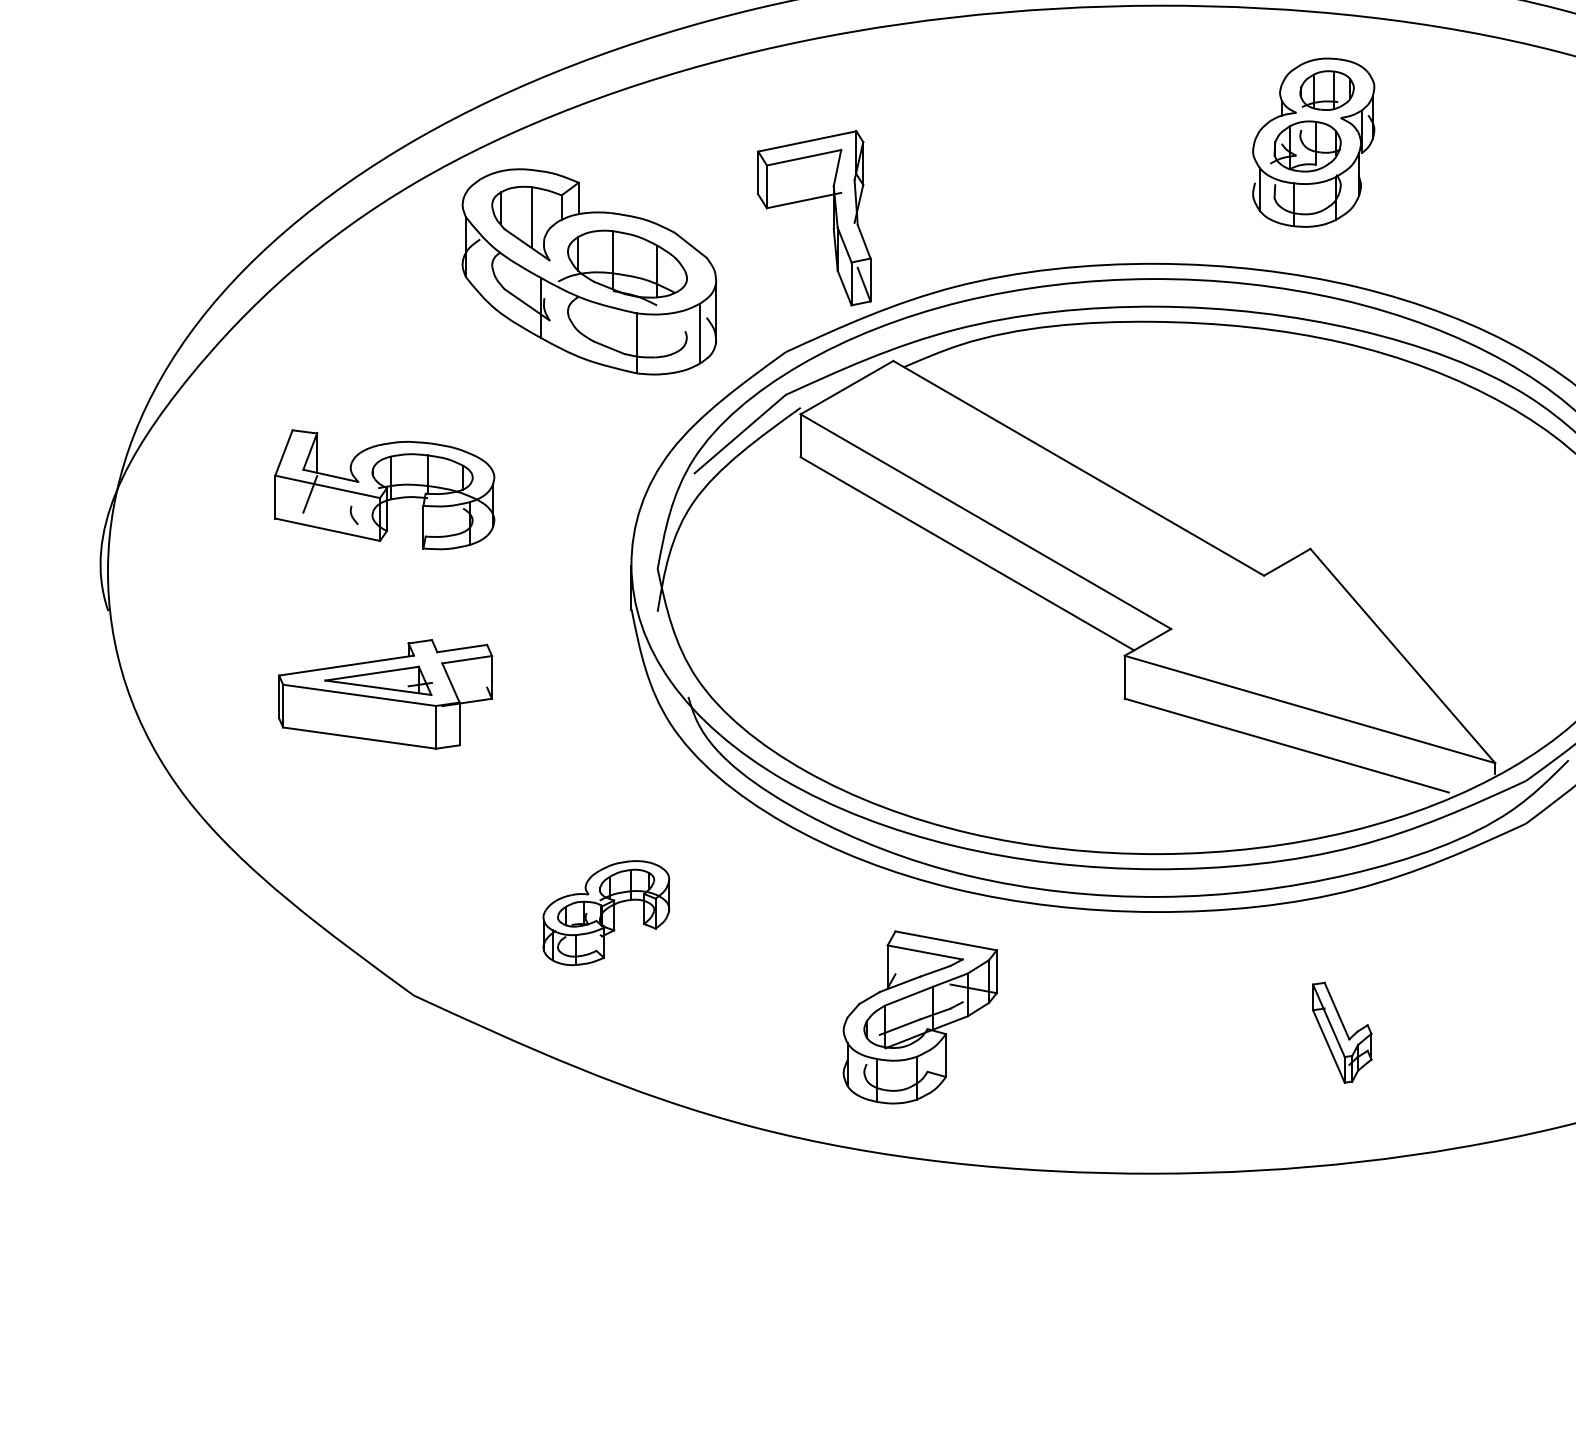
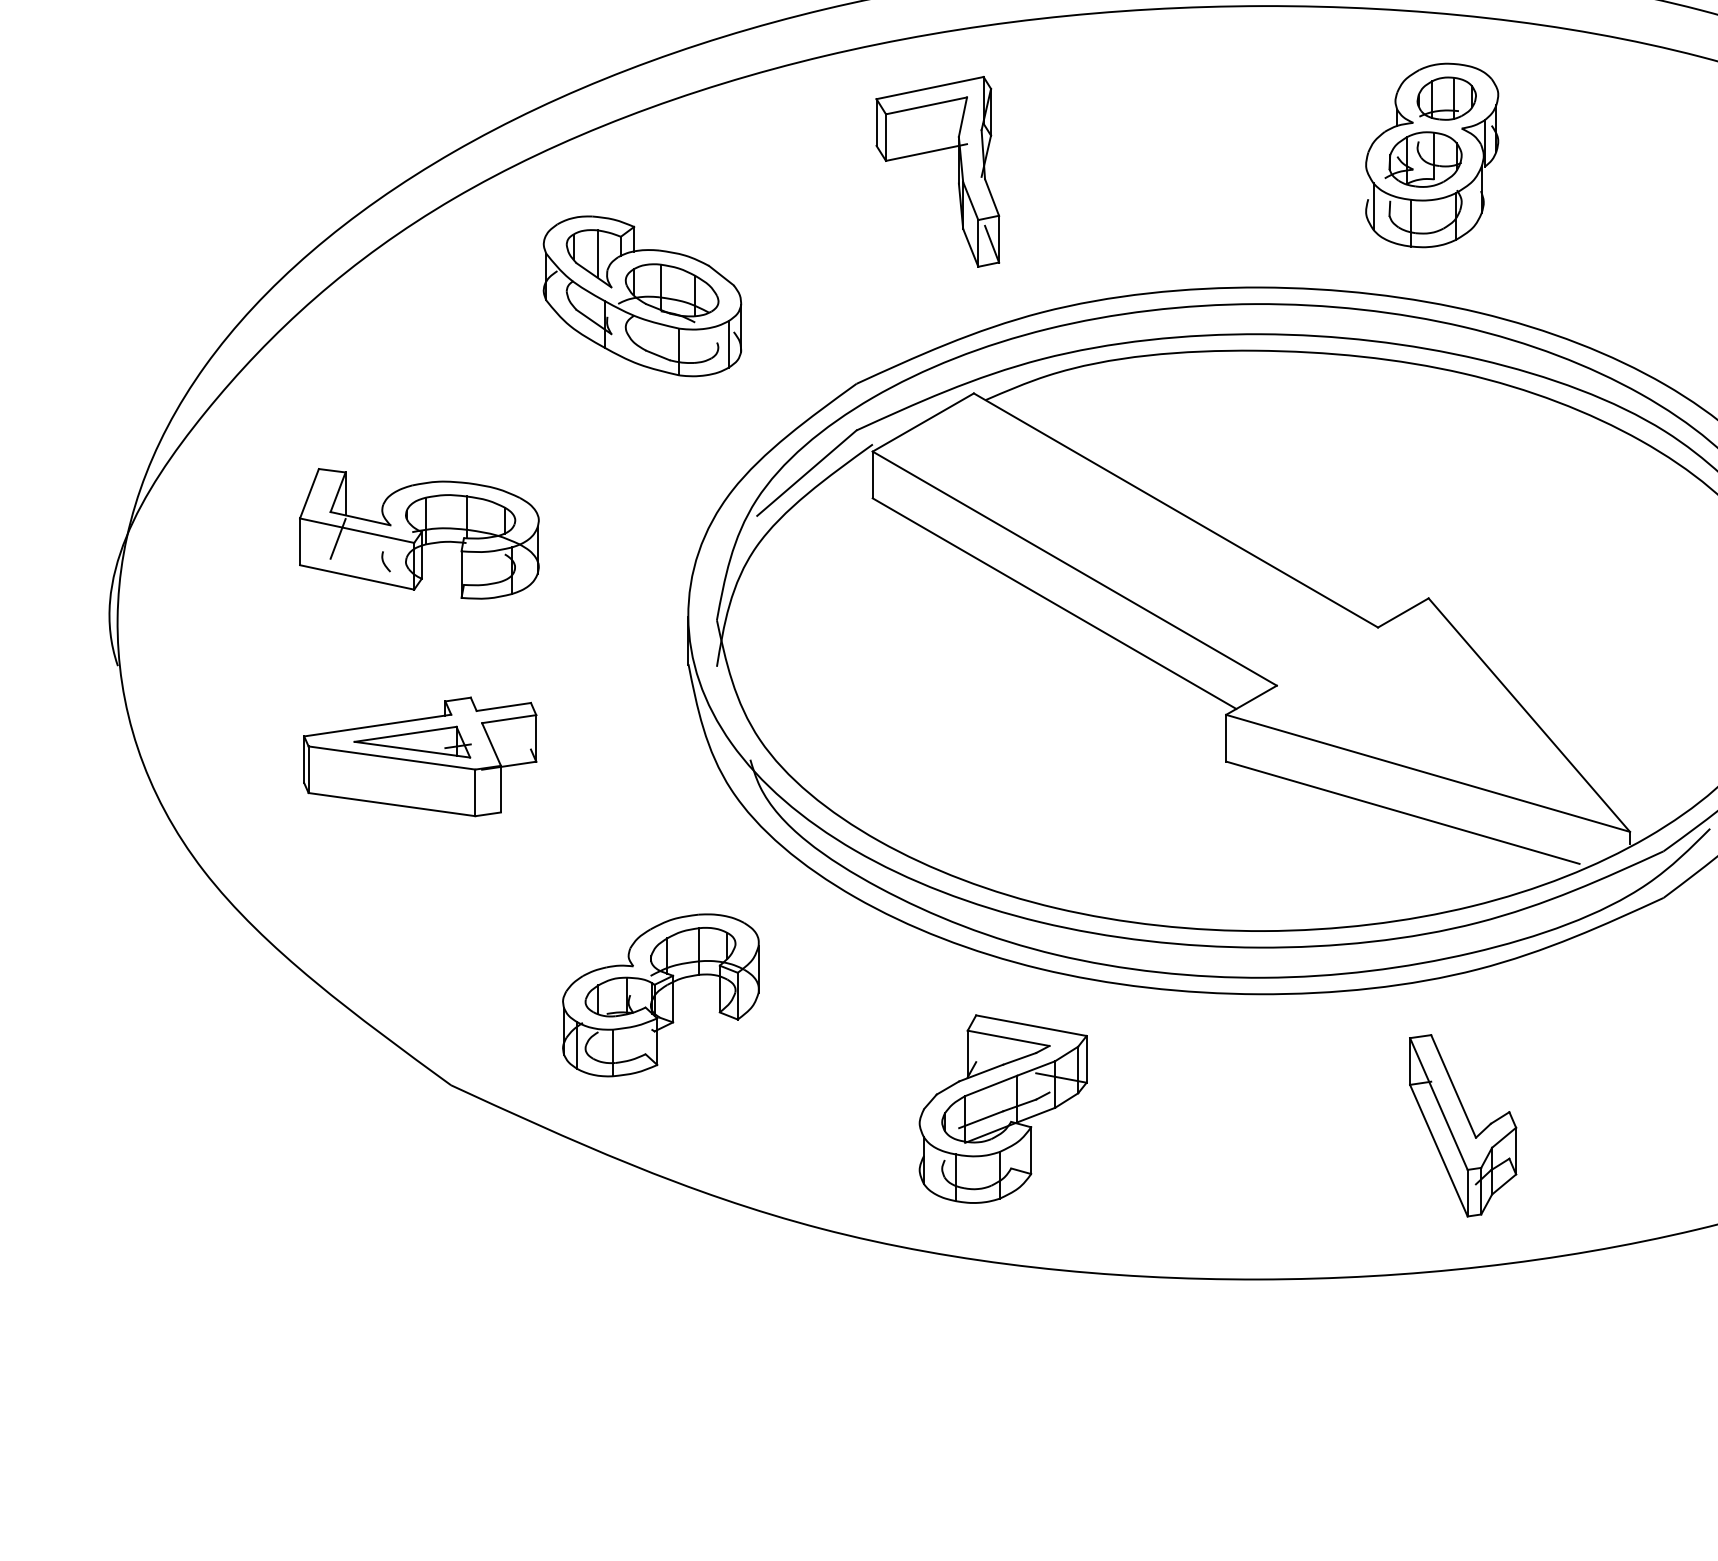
part: (809, 200) -> (932, 152), moved
part: (589, 272) -> (642, 296), size x0.71
part: (605, 913) -> (660, 995), size x1.43
part: (1342, 1032) -> (1463, 1125), size x1.67

